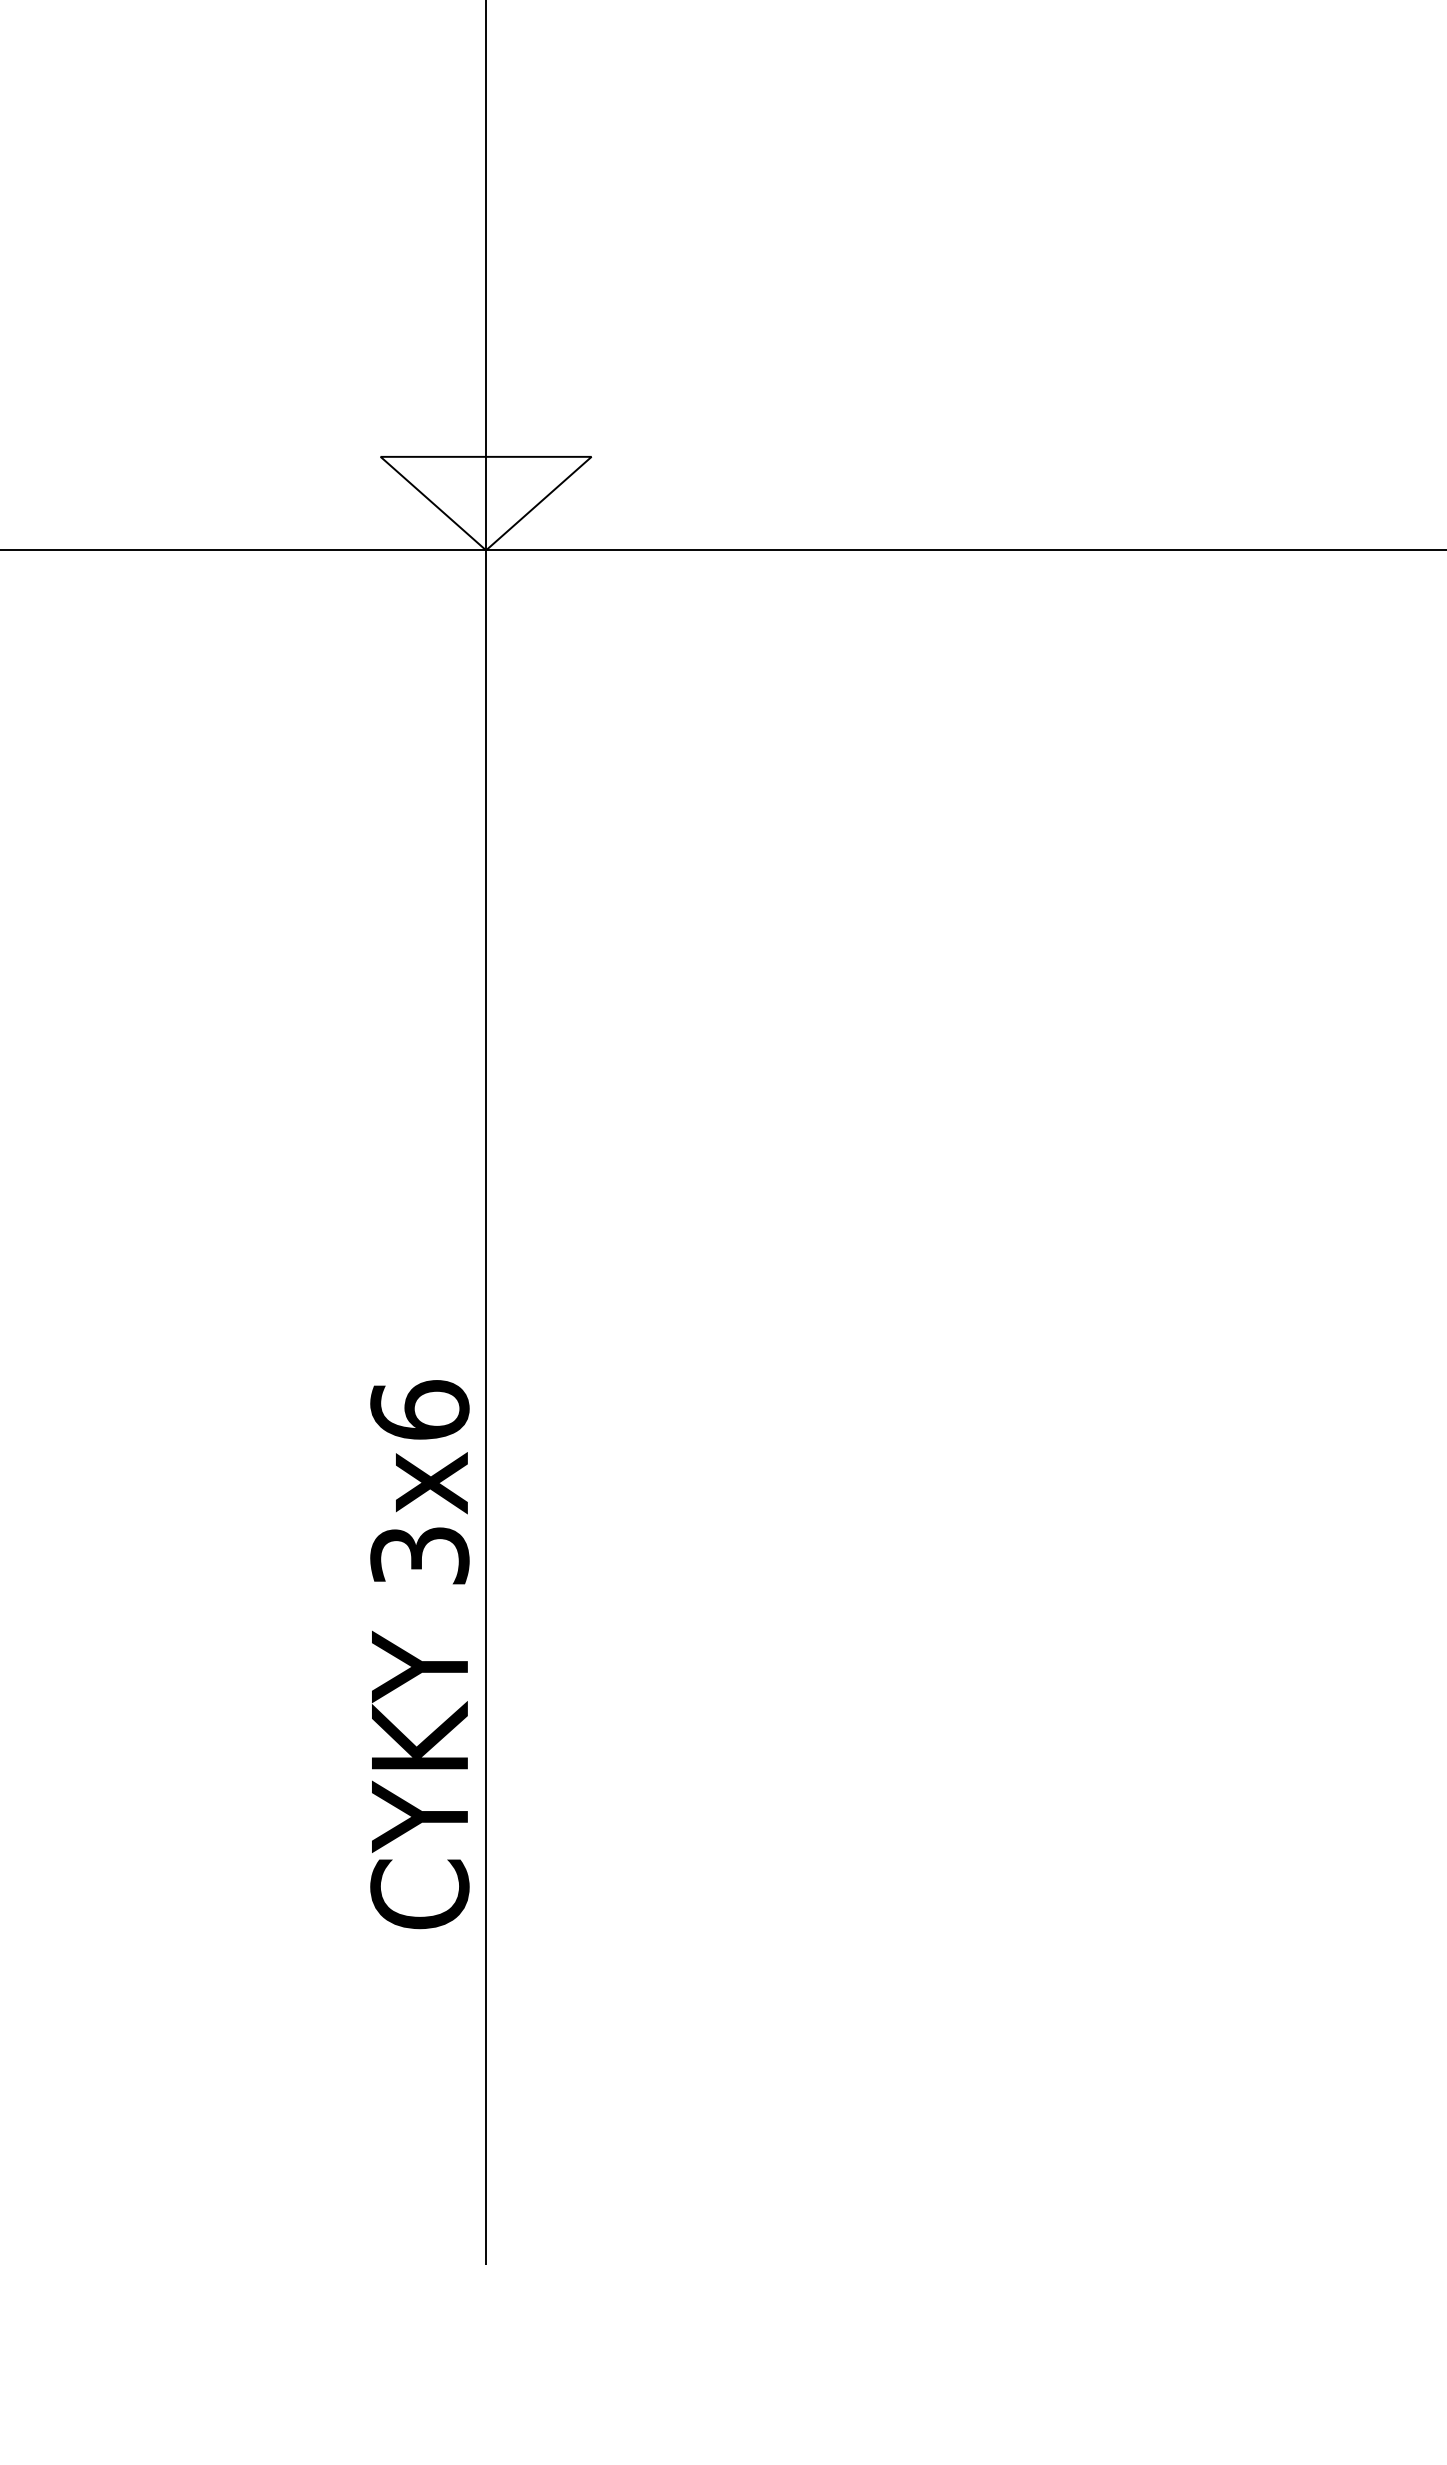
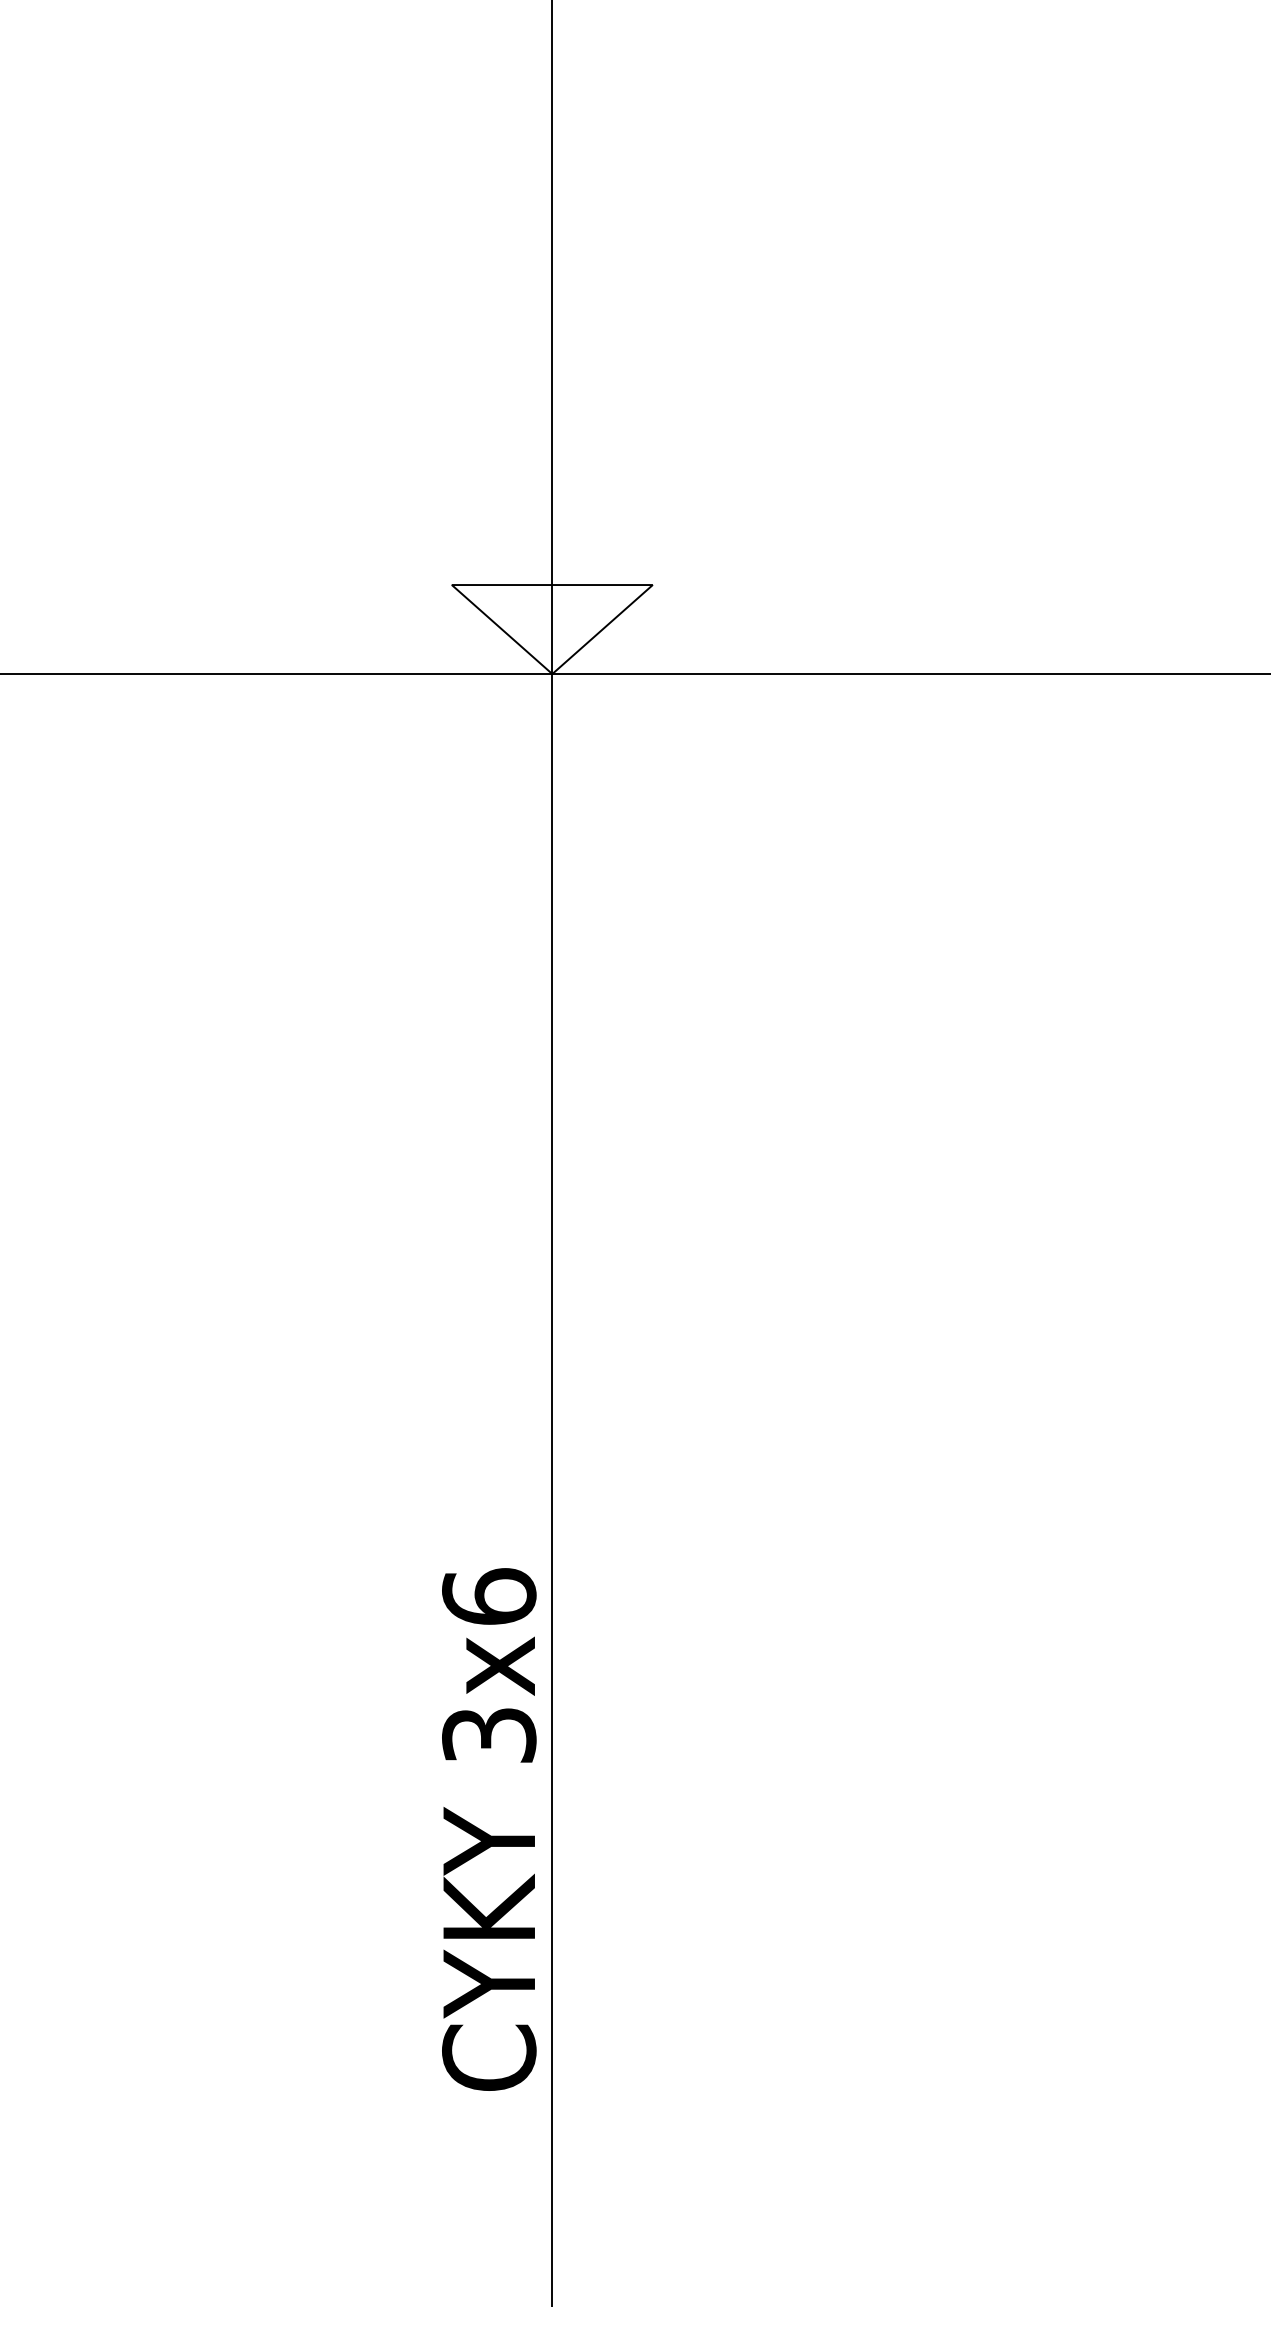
text: (419, 1654) -> (488, 1829), moved

